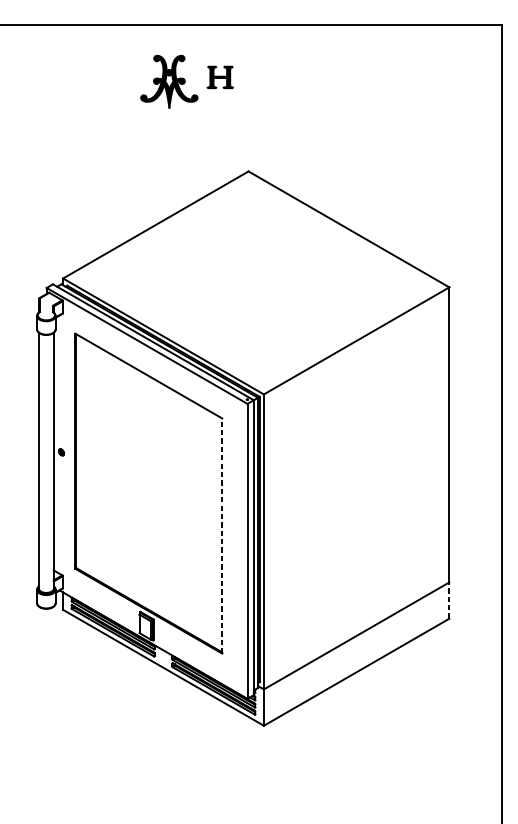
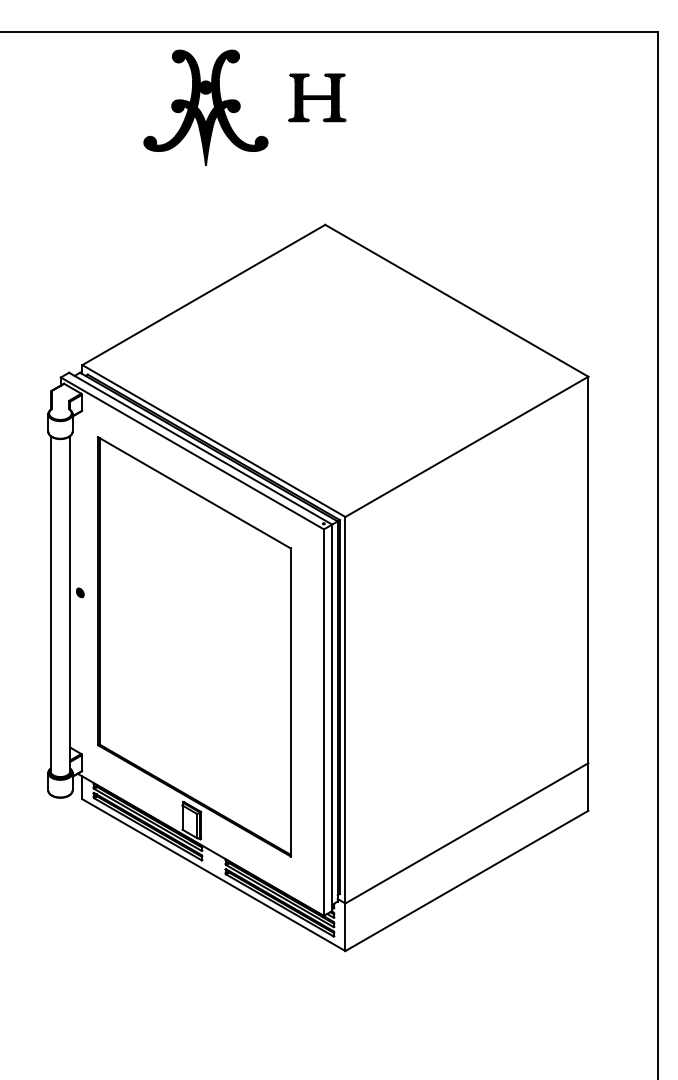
part: (186, 81) -> (244, 107), size x1.67
line: (221, 536) -> (290, 702), dashed -> solid
line: (449, 600) -> (588, 787), dashed -> solid

